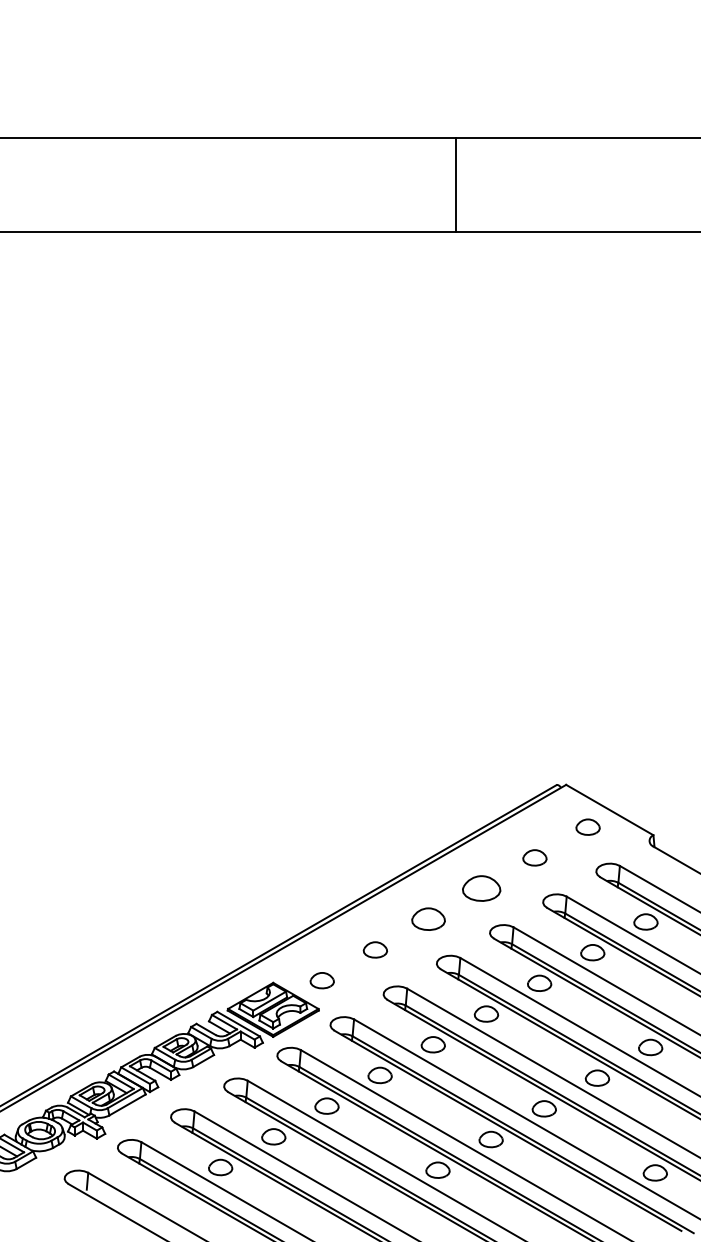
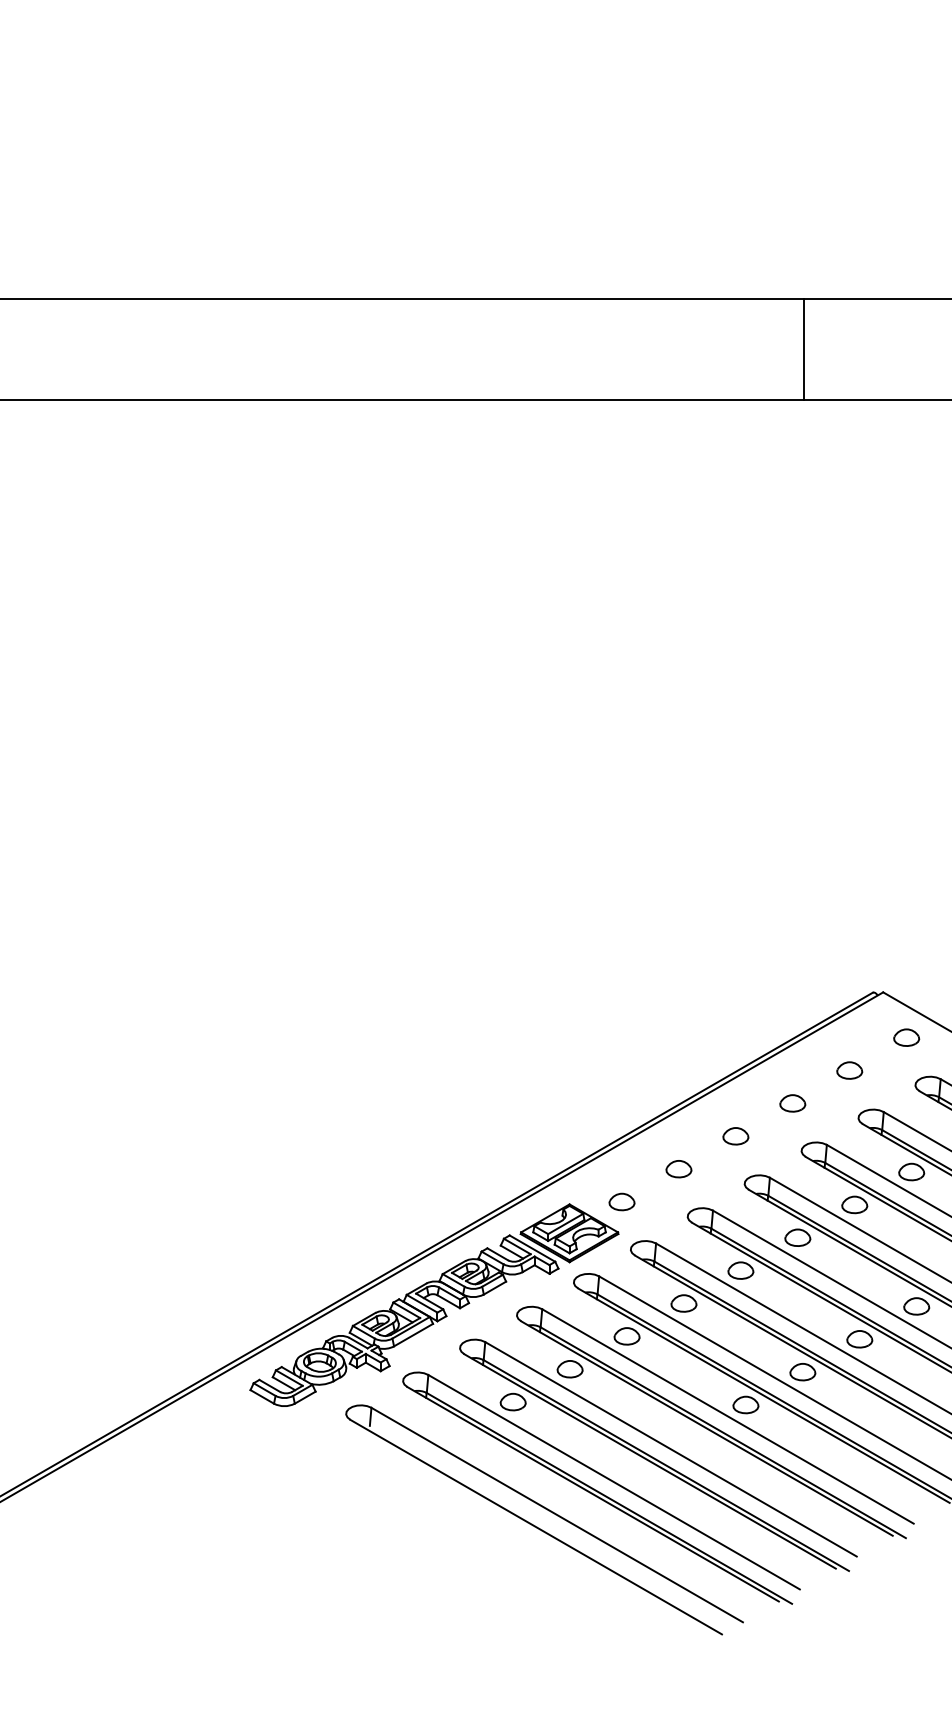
line: (456, 184) -> (804, 349), moved
part: (481, 888) -> (792, 1103), size x0.62
part: (428, 919) -> (735, 1136), size x0.71

